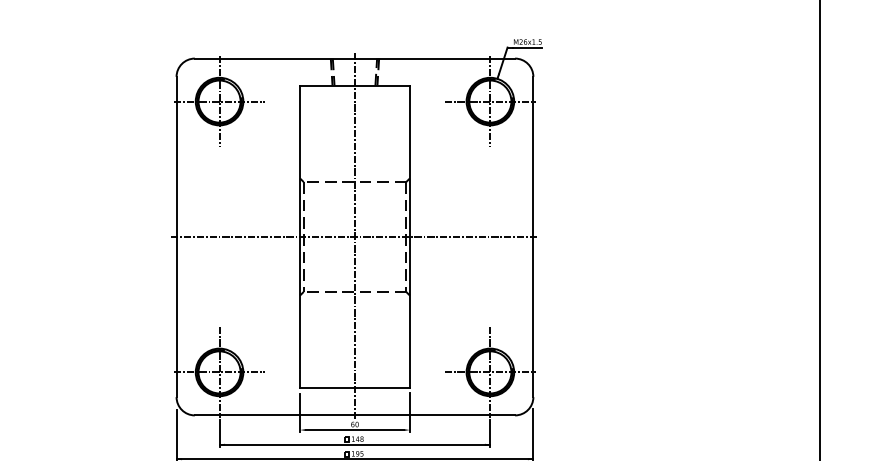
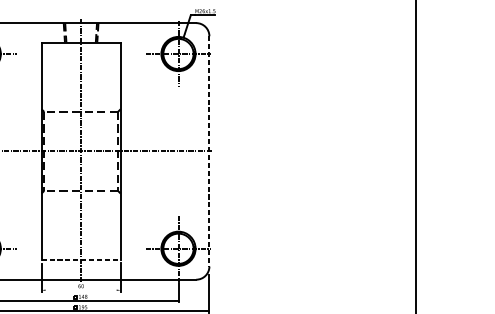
line: (533, 237) -> (209, 151), solid -> dashed
line: (354, 387) -> (80, 259), solid -> dashed
line: (354, 430) -> (80, 290), removed

